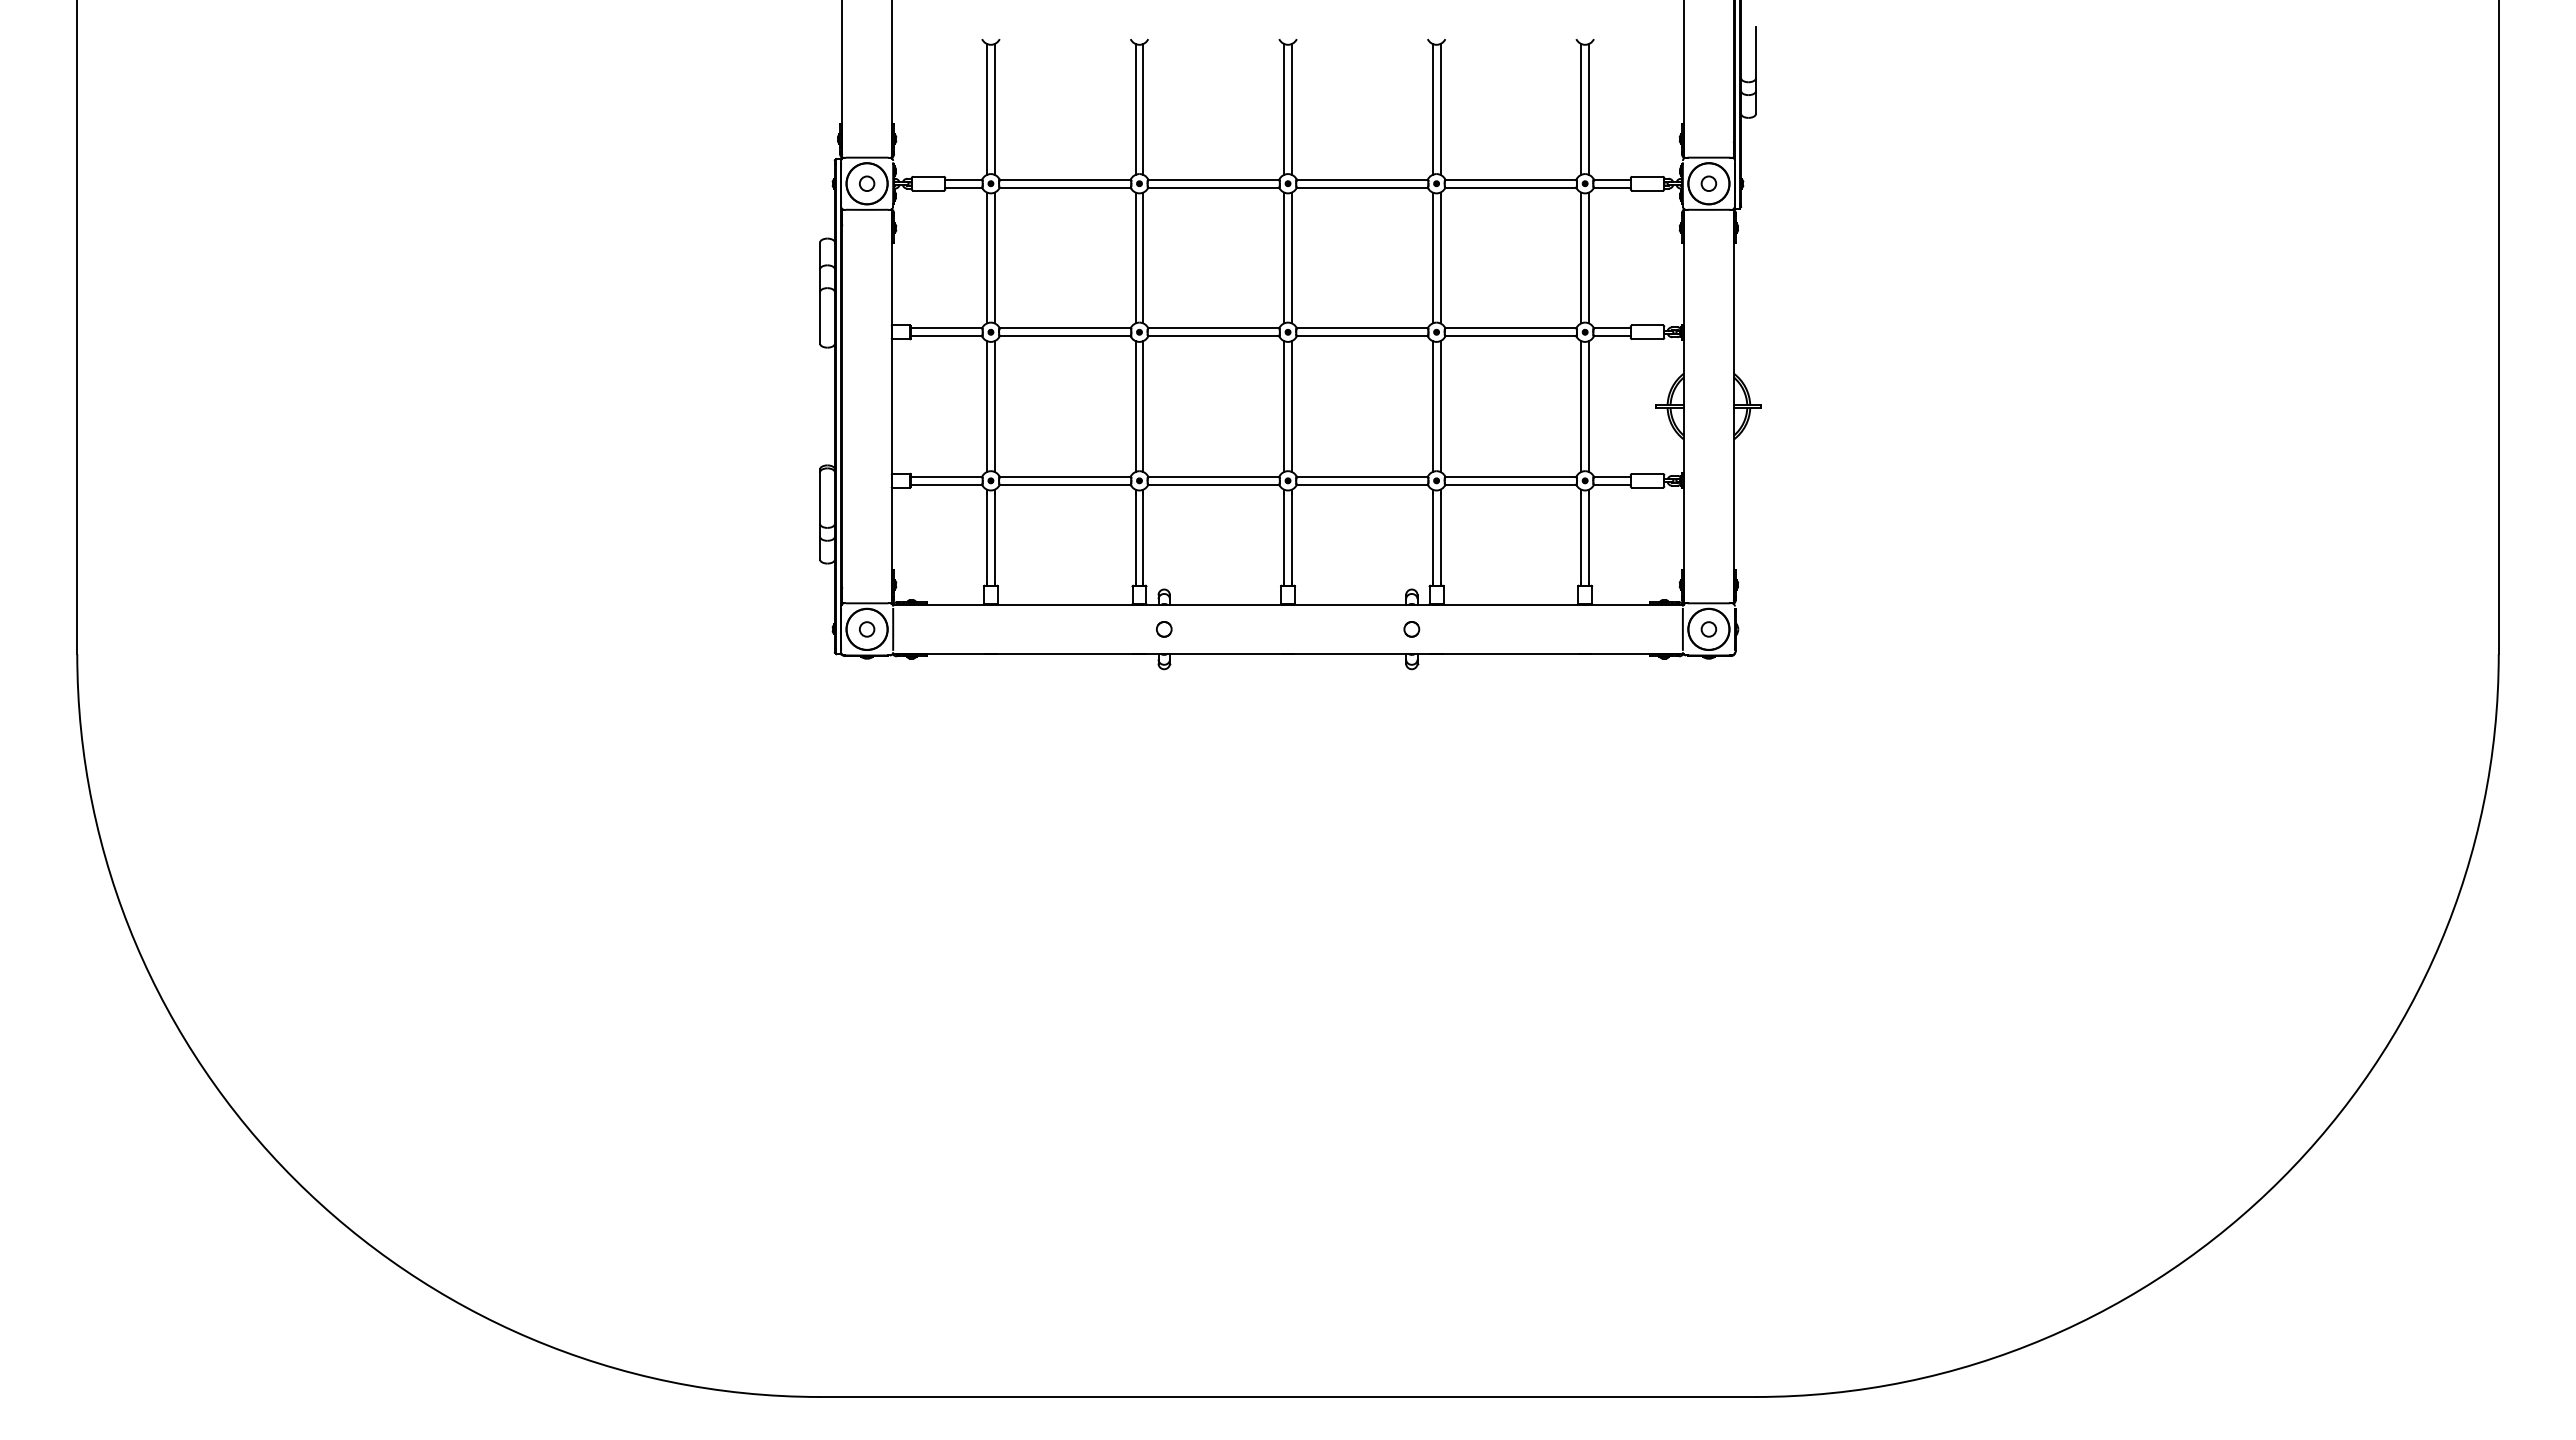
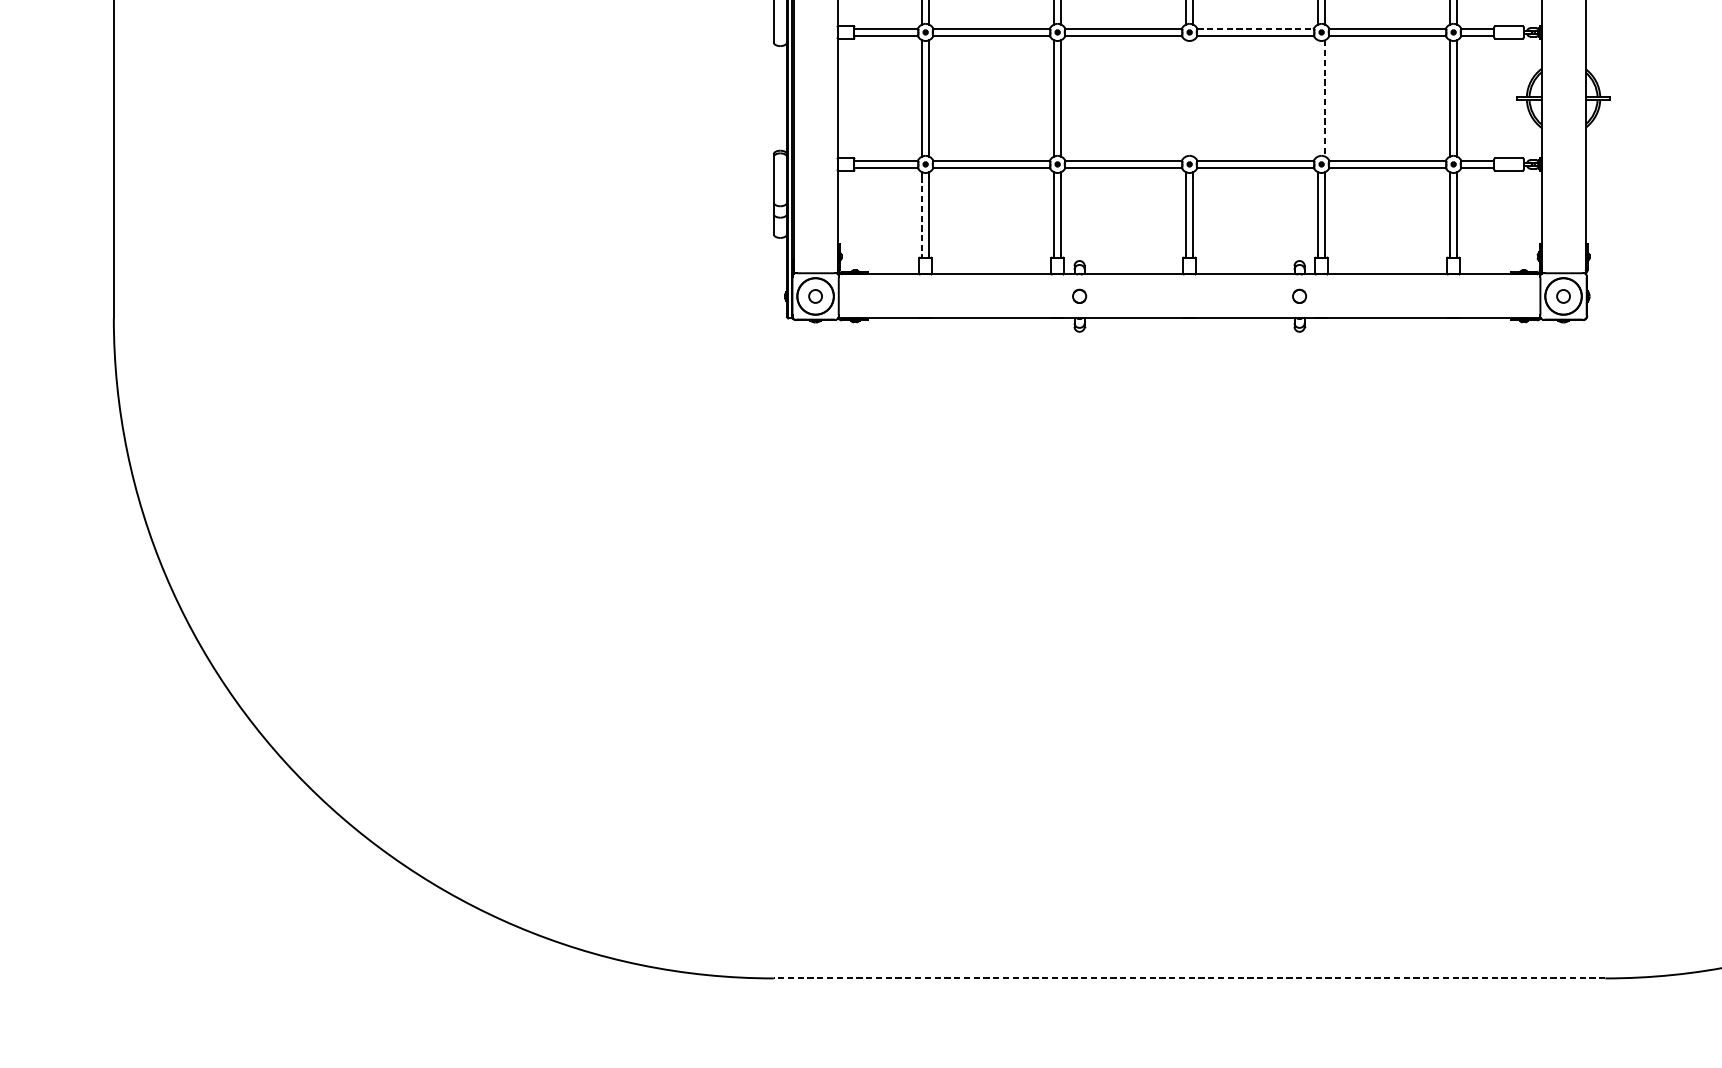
line: (1362, 328) -> (1255, 29), solid -> dashed
line: (1284, 406) -> (1186, 98), removed
line: (1292, 406) -> (1193, 98), removed
line: (1432, 406) -> (1317, 98), removed
line: (1440, 407) -> (1325, 99), solid -> dashed
line: (986, 539) -> (921, 216), solid -> dashed
line: (1288, 1396) -> (1190, 977), solid -> dashed

